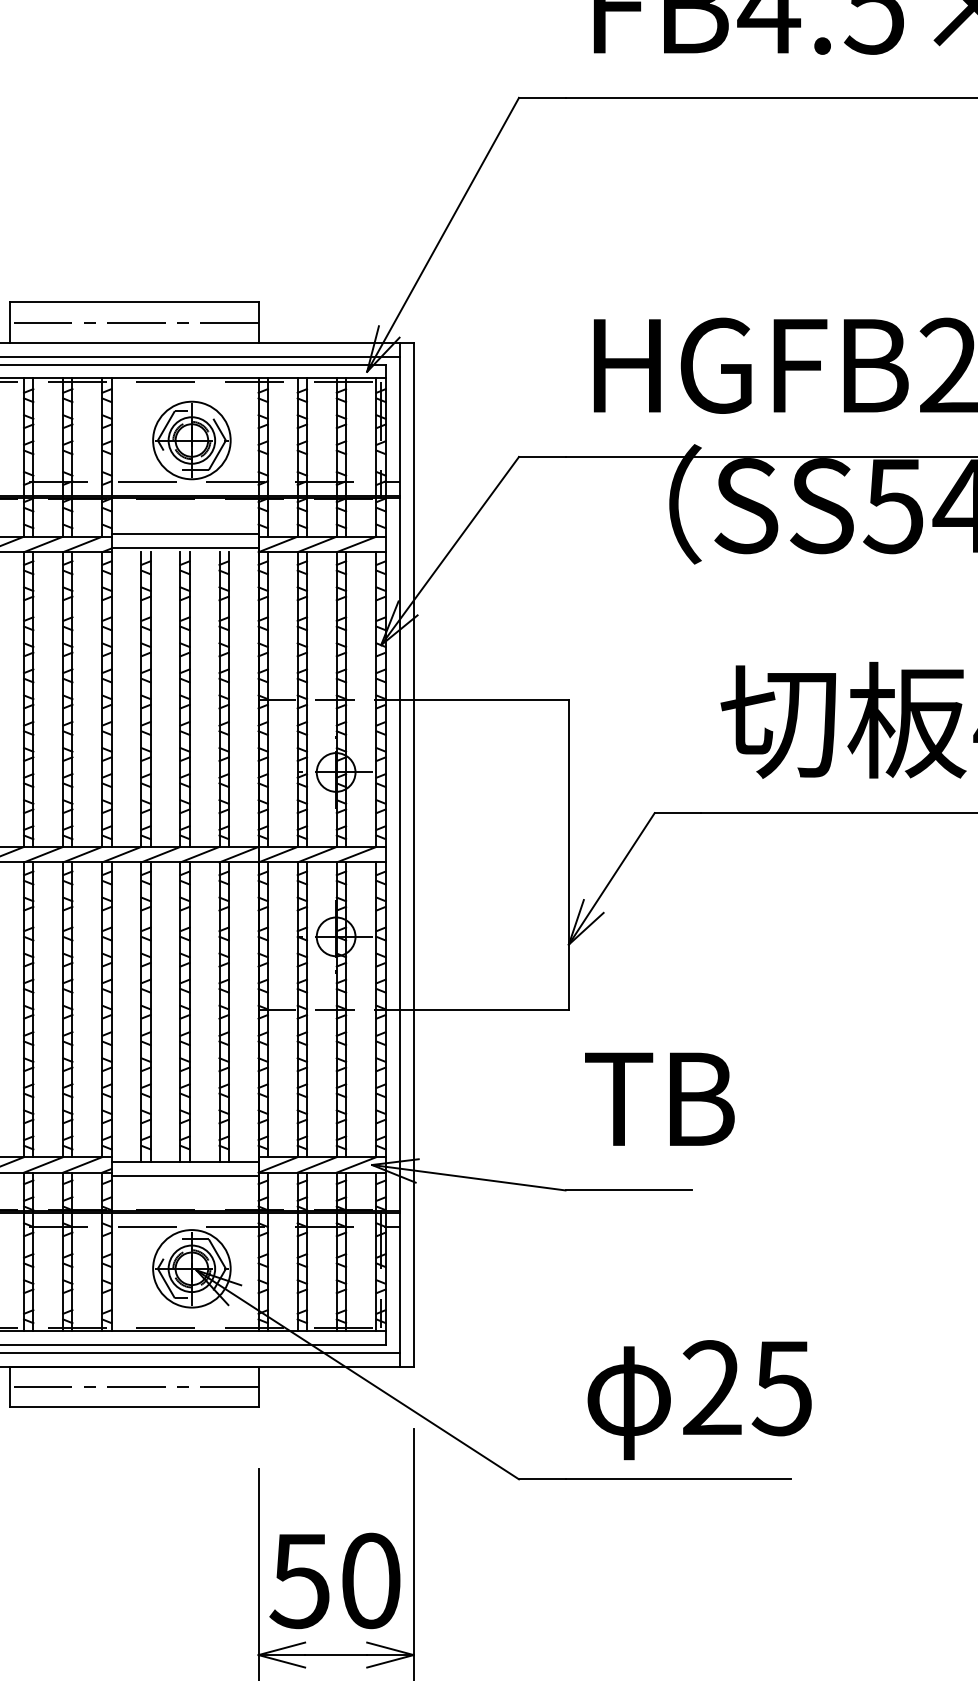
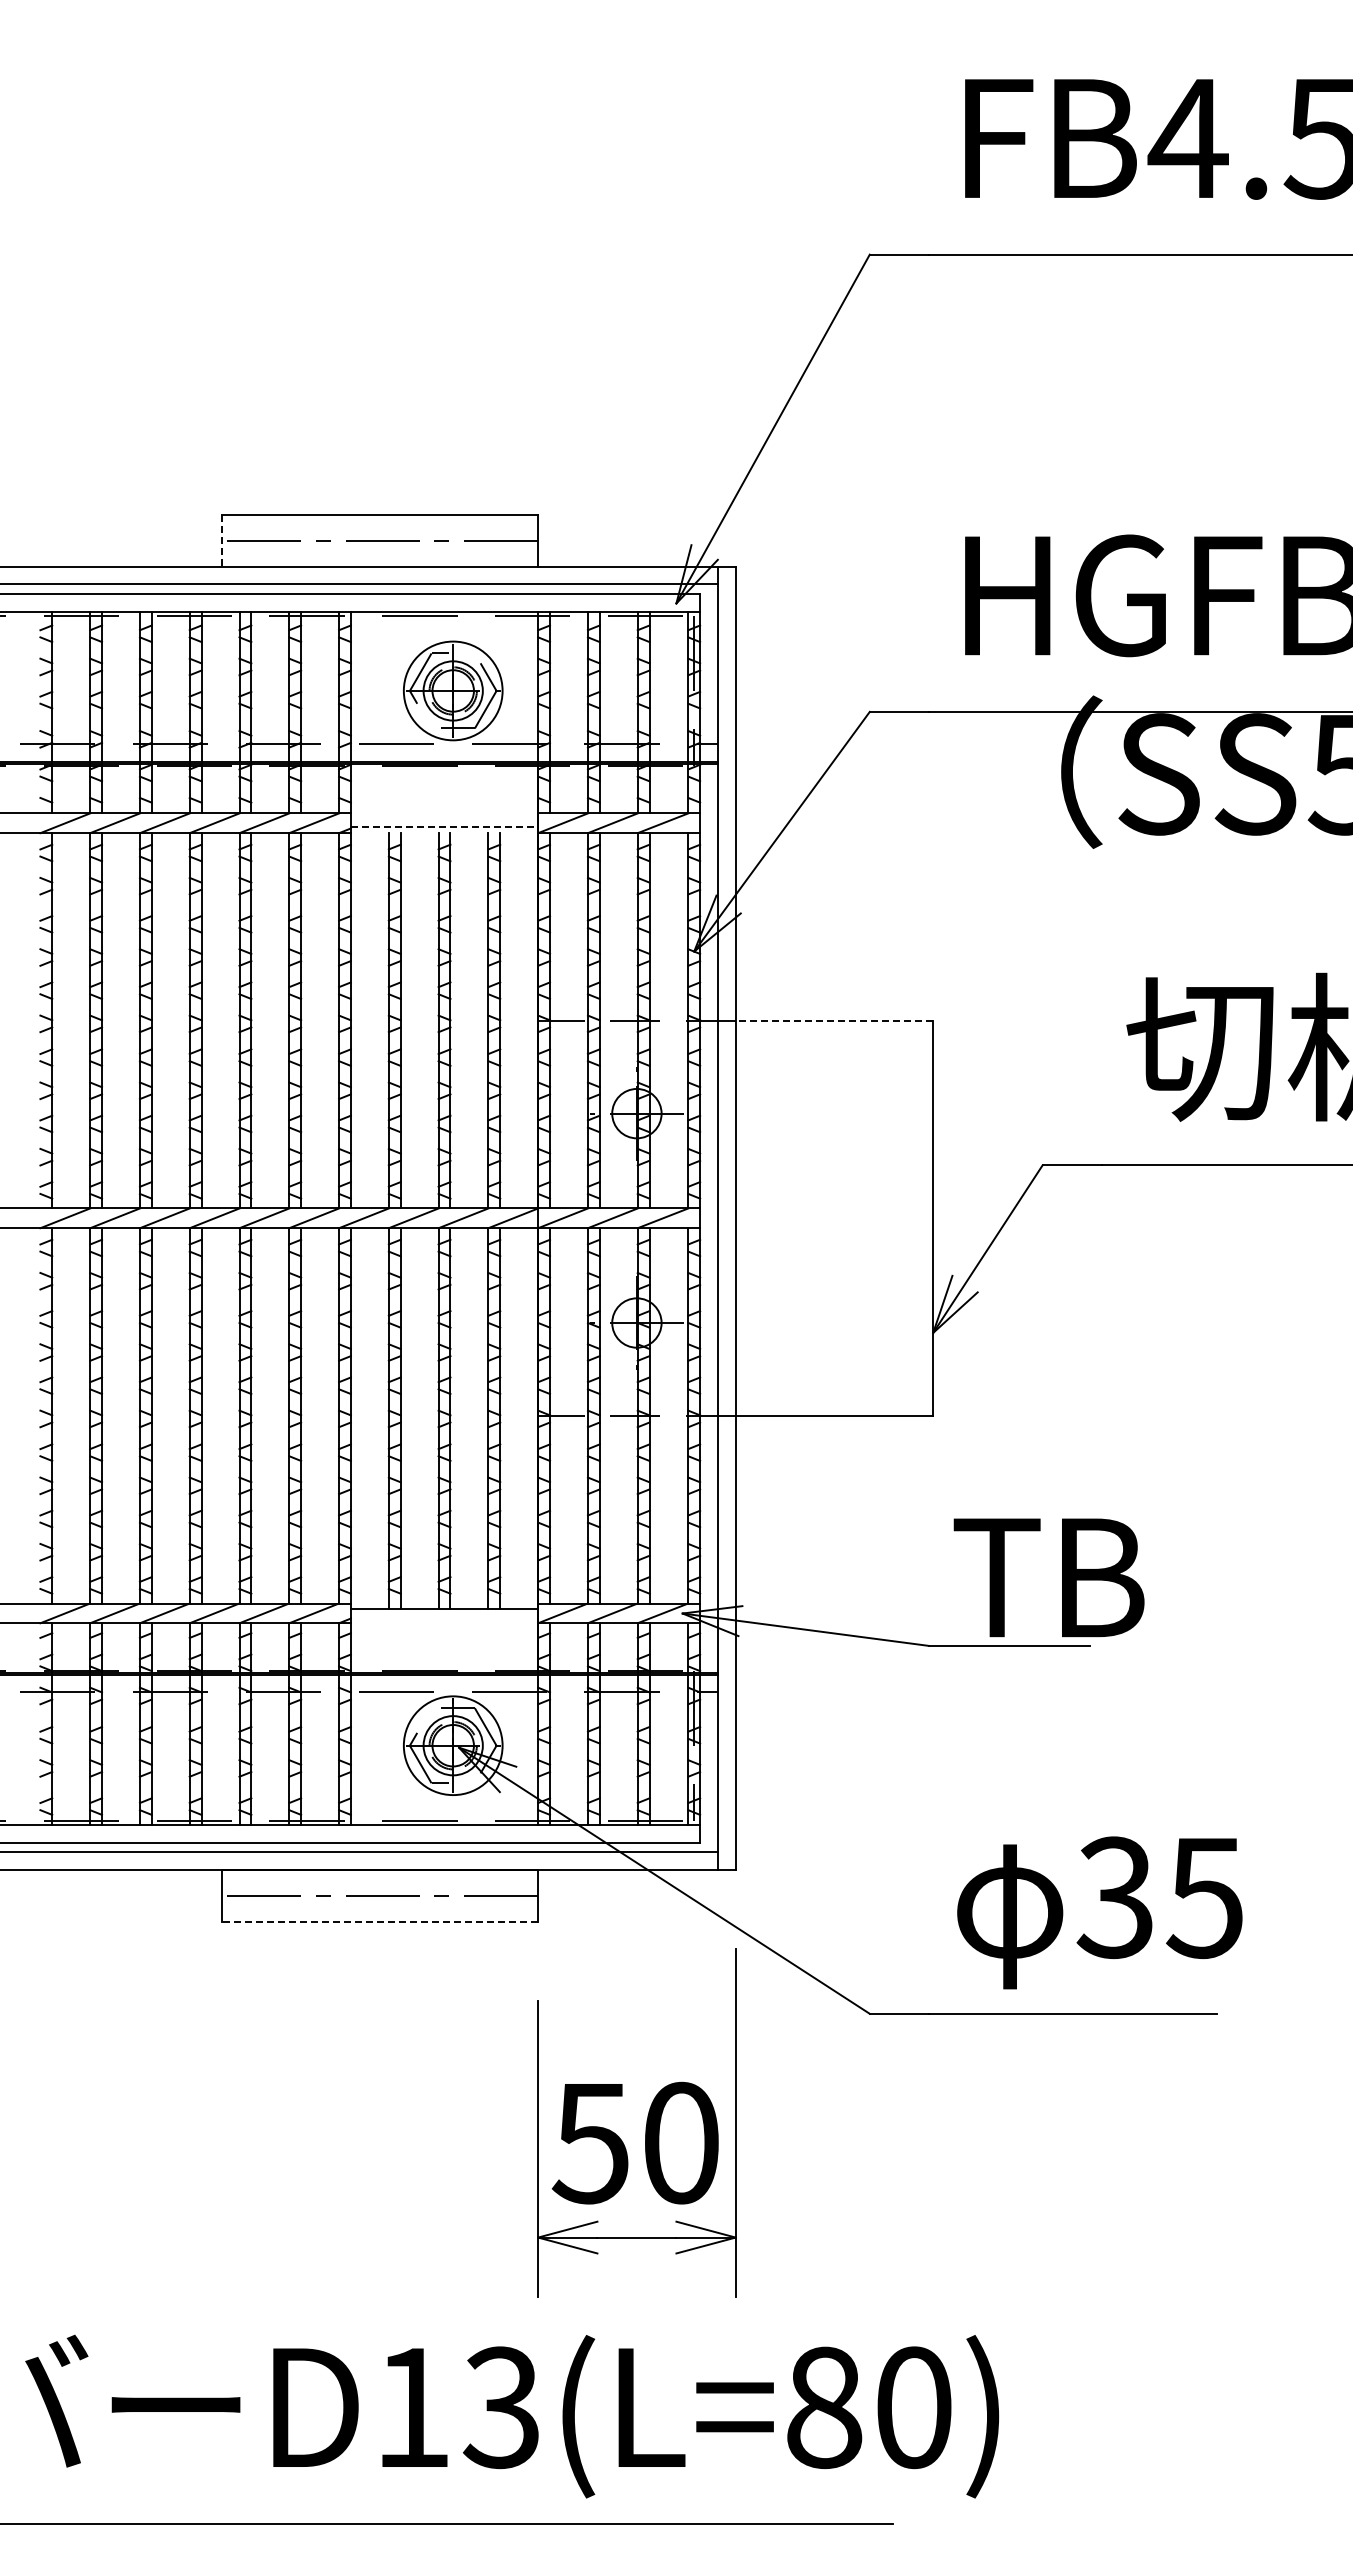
line: (10, 322) -> (222, 540), solid -> dashed
line: (185, 533) -> (444, 809), removed
line: (185, 547) -> (444, 827), solid -> dashed
line: (491, 699) -> (834, 1020), solid -> dashed
text: (659, 1099) -> (1048, 1577), moved
line: (185, 1175) -> (444, 1627), removed
text: (711, 1388) -> (1114, 1897), 25 -> 35
line: (133, 1406) -> (379, 1921), solid -> dashed

